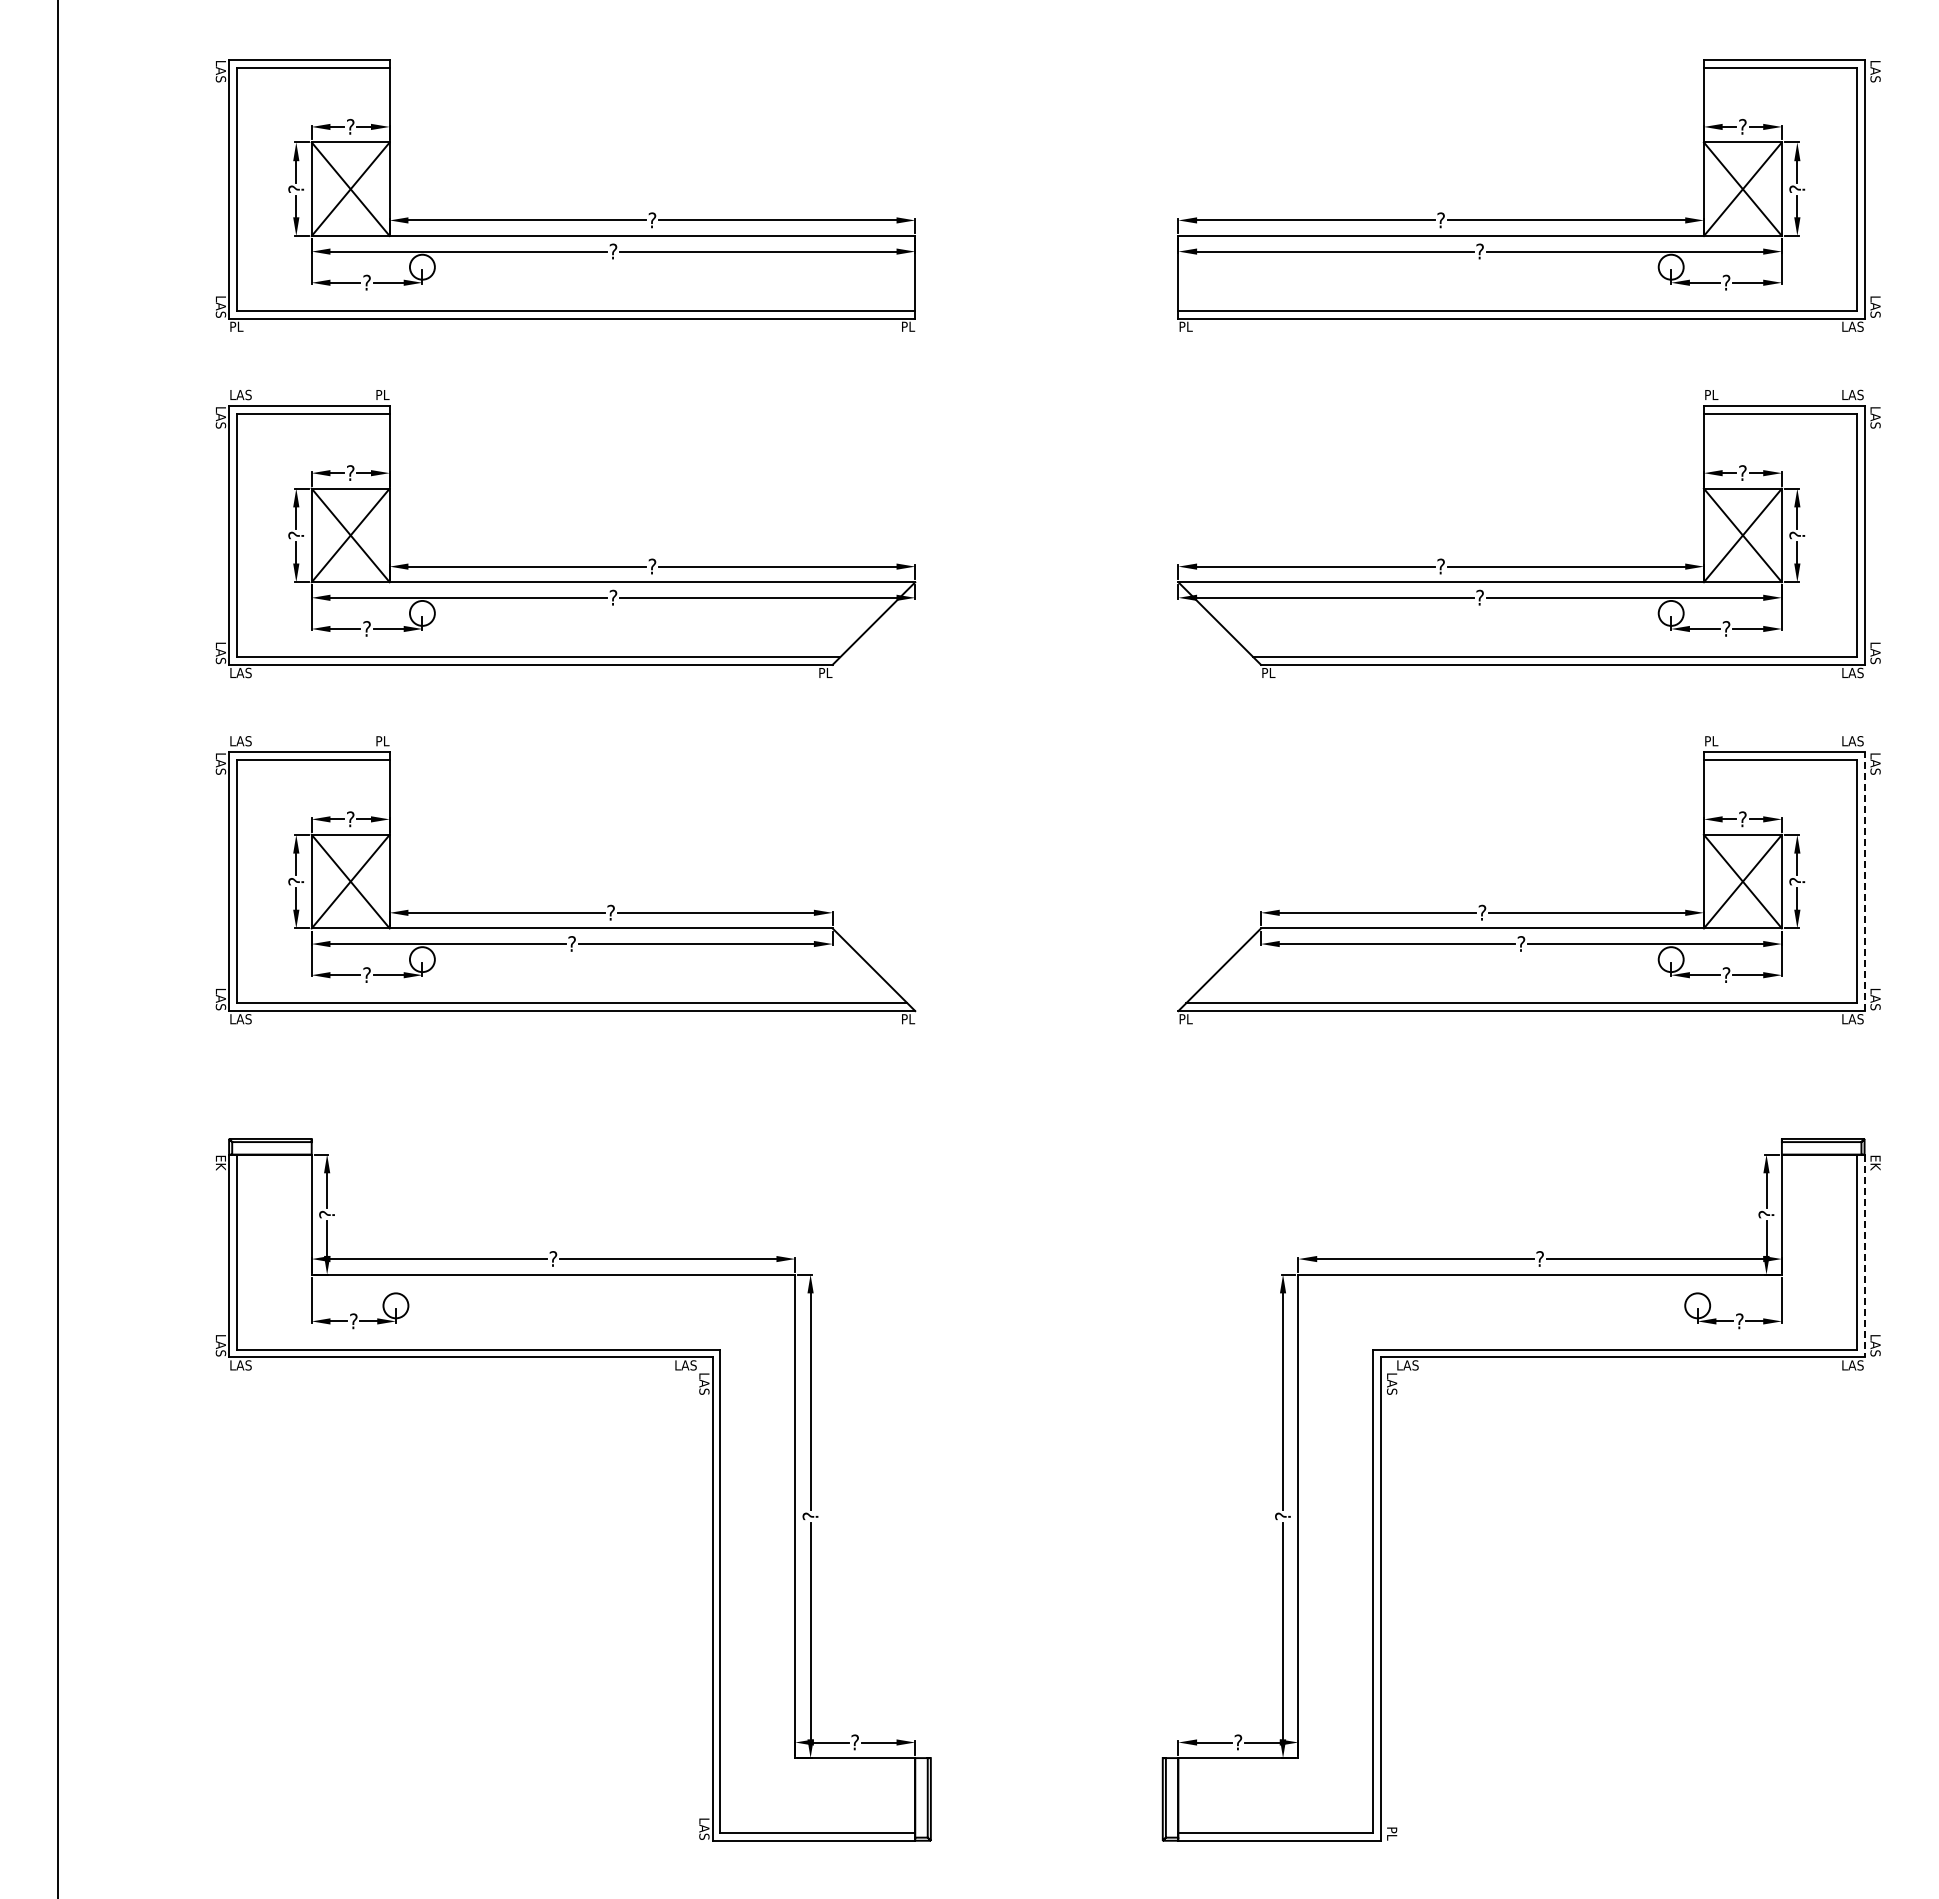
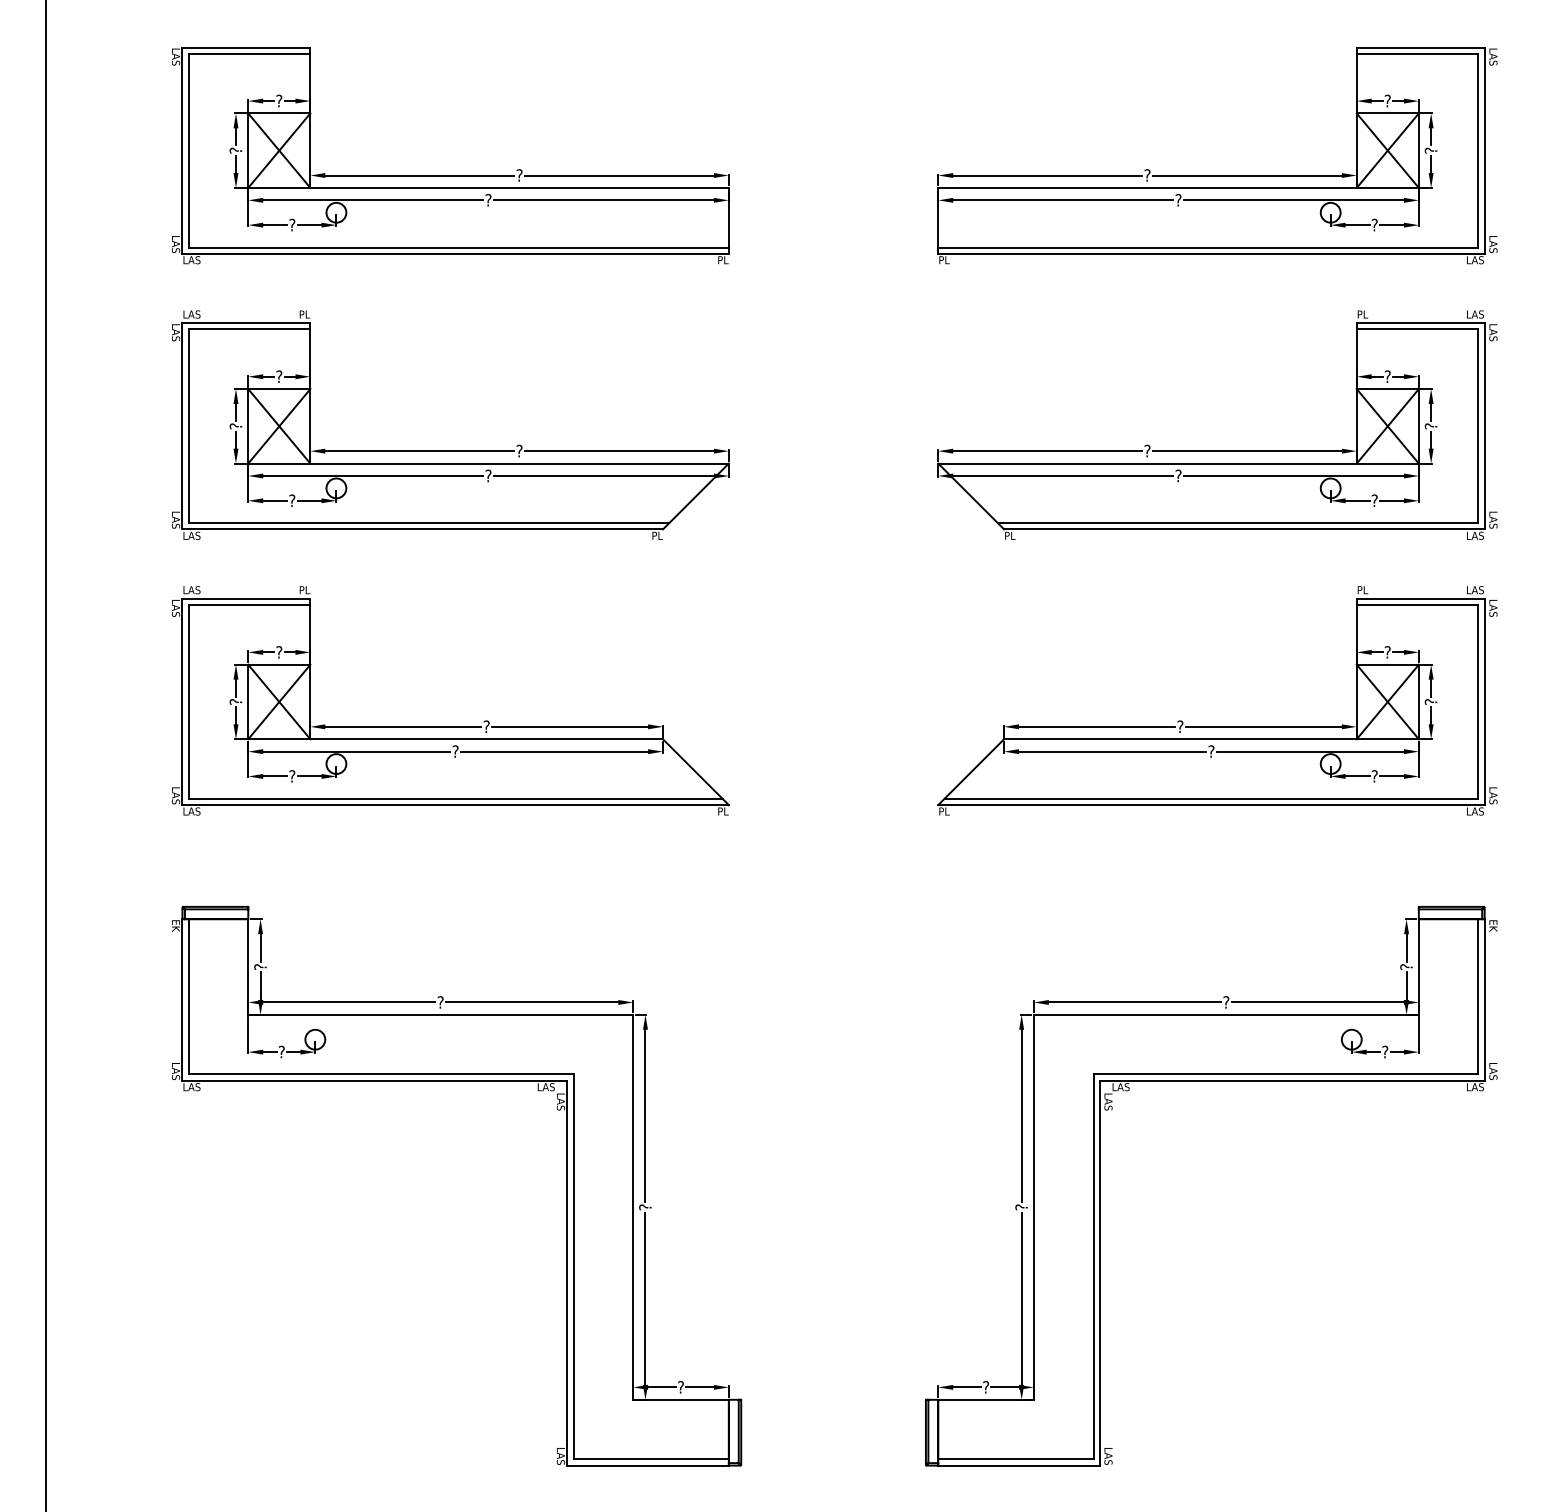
text: (241, 326) -> (192, 259), PL -> LAS
line: (1864, 881) -> (1484, 701), dashed -> solid
line: (1864, 1256) -> (1484, 1000), dashed -> solid
text: (1391, 1829) -> (1107, 1456), PL -> LAS

